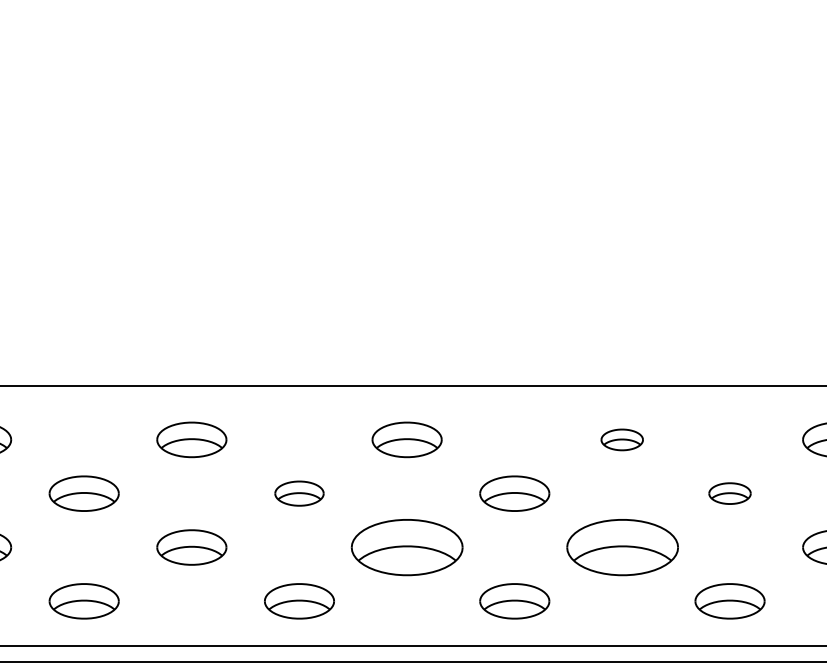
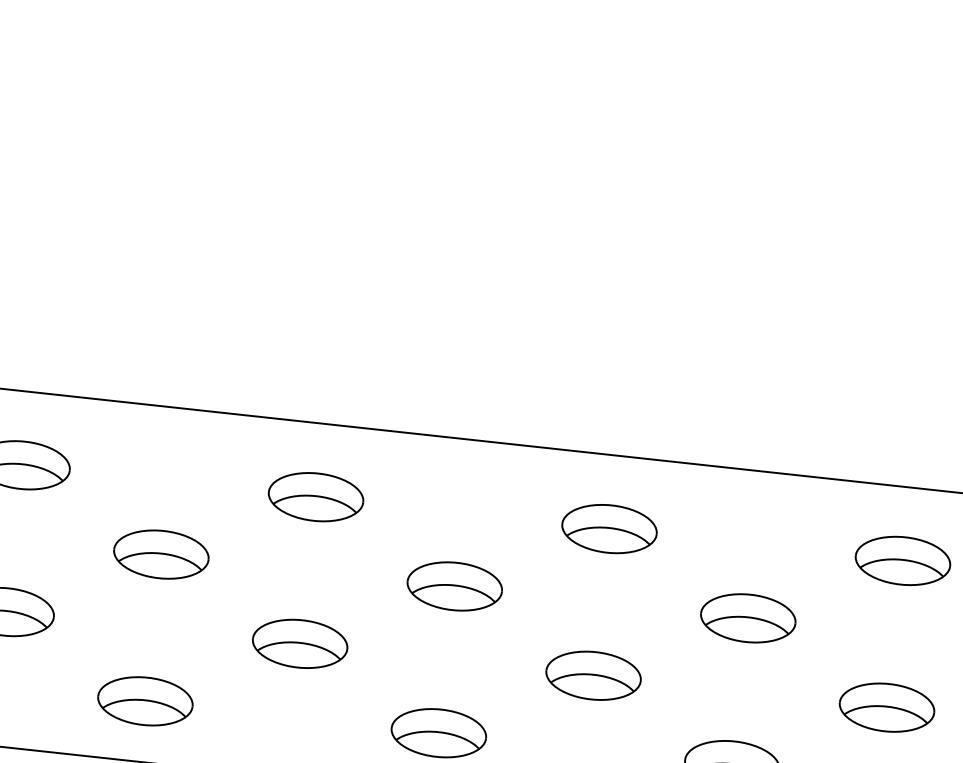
part: (621, 439) -> (608, 528), size x1.67
part: (299, 493) -> (161, 554), size x1.43
part: (729, 493) -> (747, 617), size x1.67
part: (406, 547) -> (299, 643), size x0.62
part: (621, 547) -> (592, 675), size x0.62

